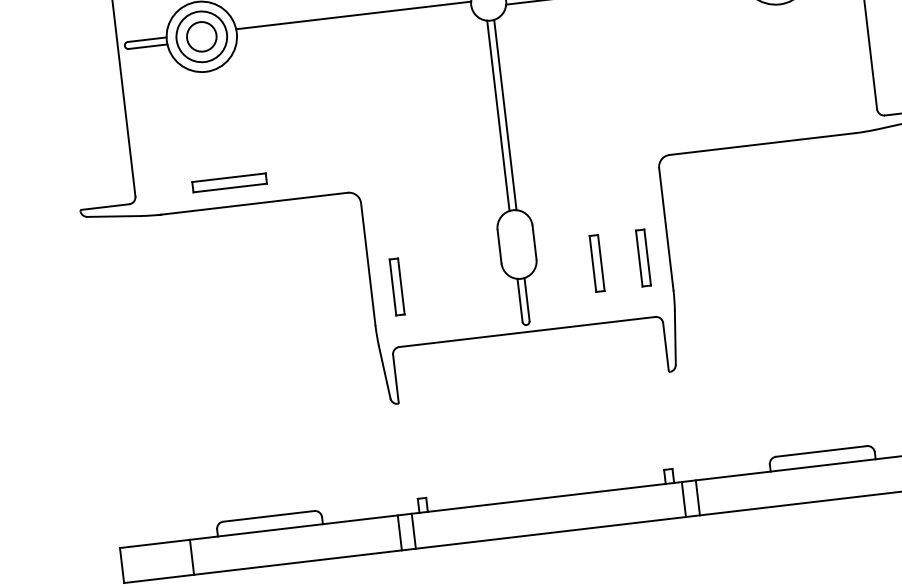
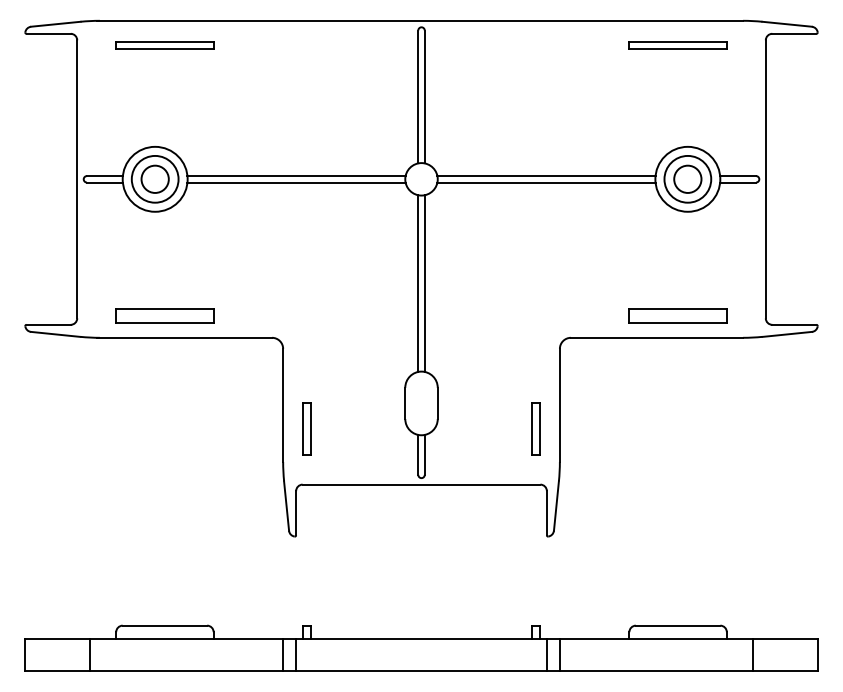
line: (354, 22) -> (296, 182), added
part: (781, 117) -> (677, 315), added
part: (229, 182) -> (164, 315), size x1.43
part: (596, 262) -> (492, 428), removed

